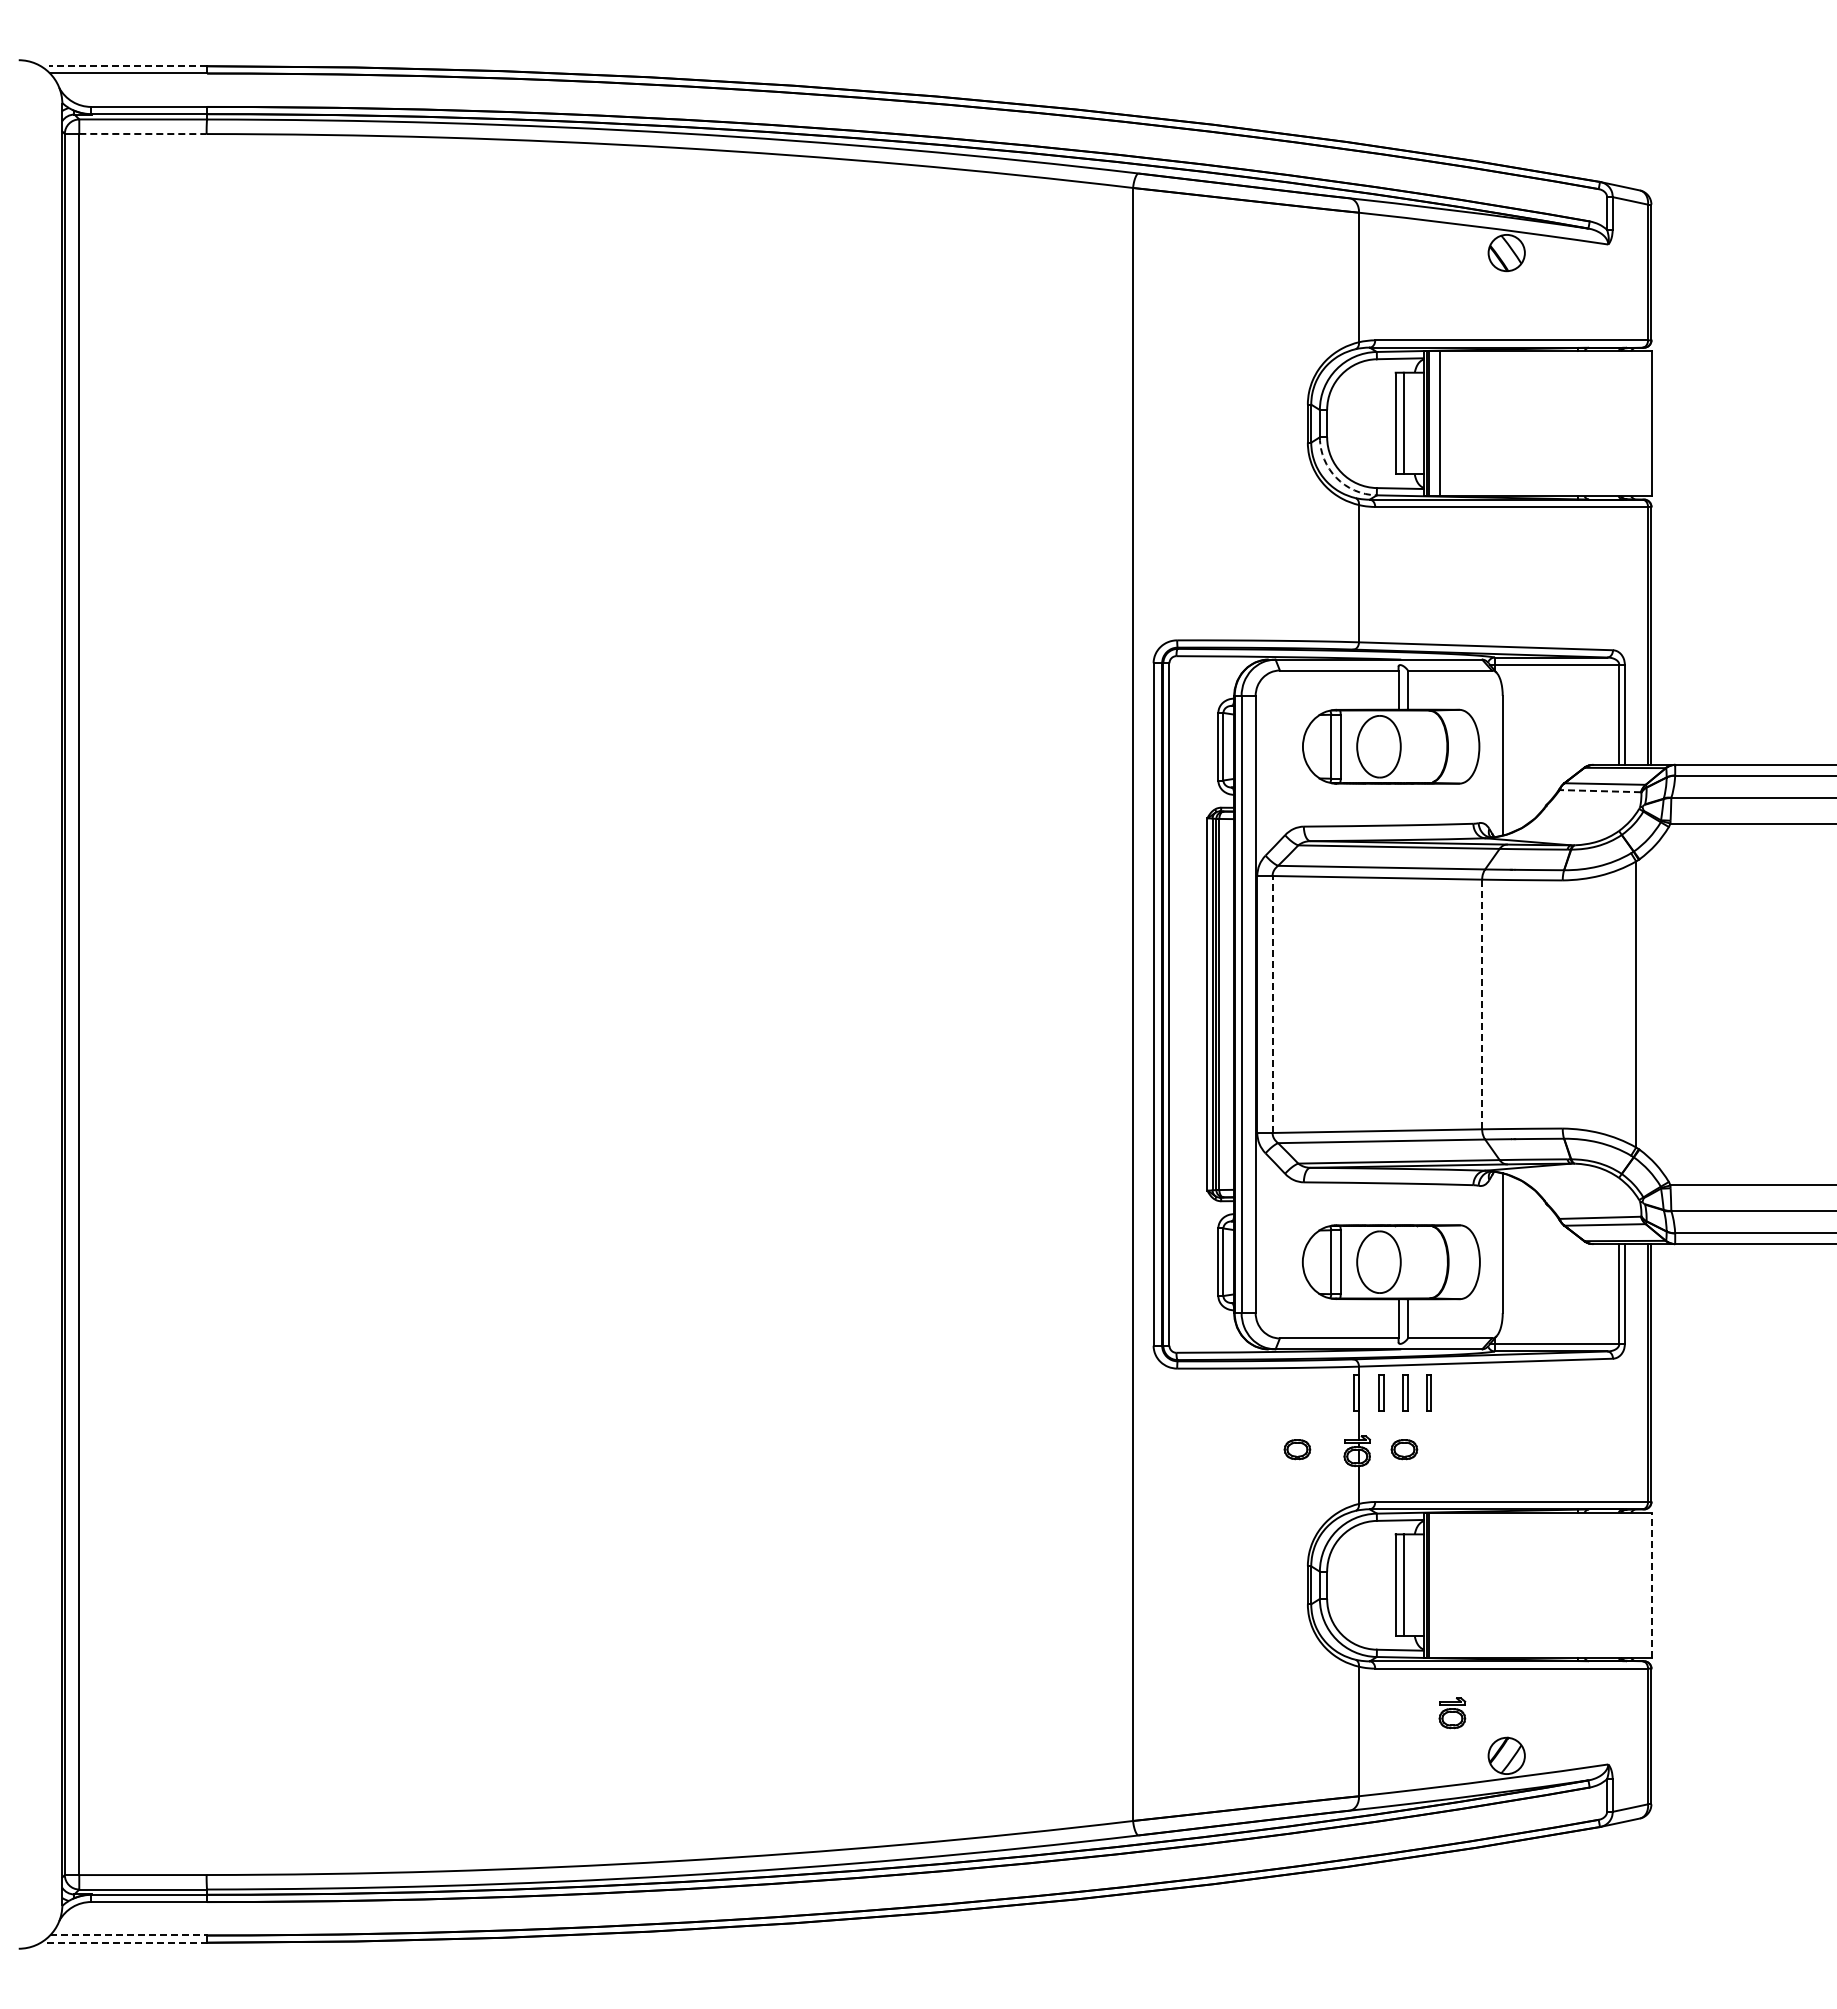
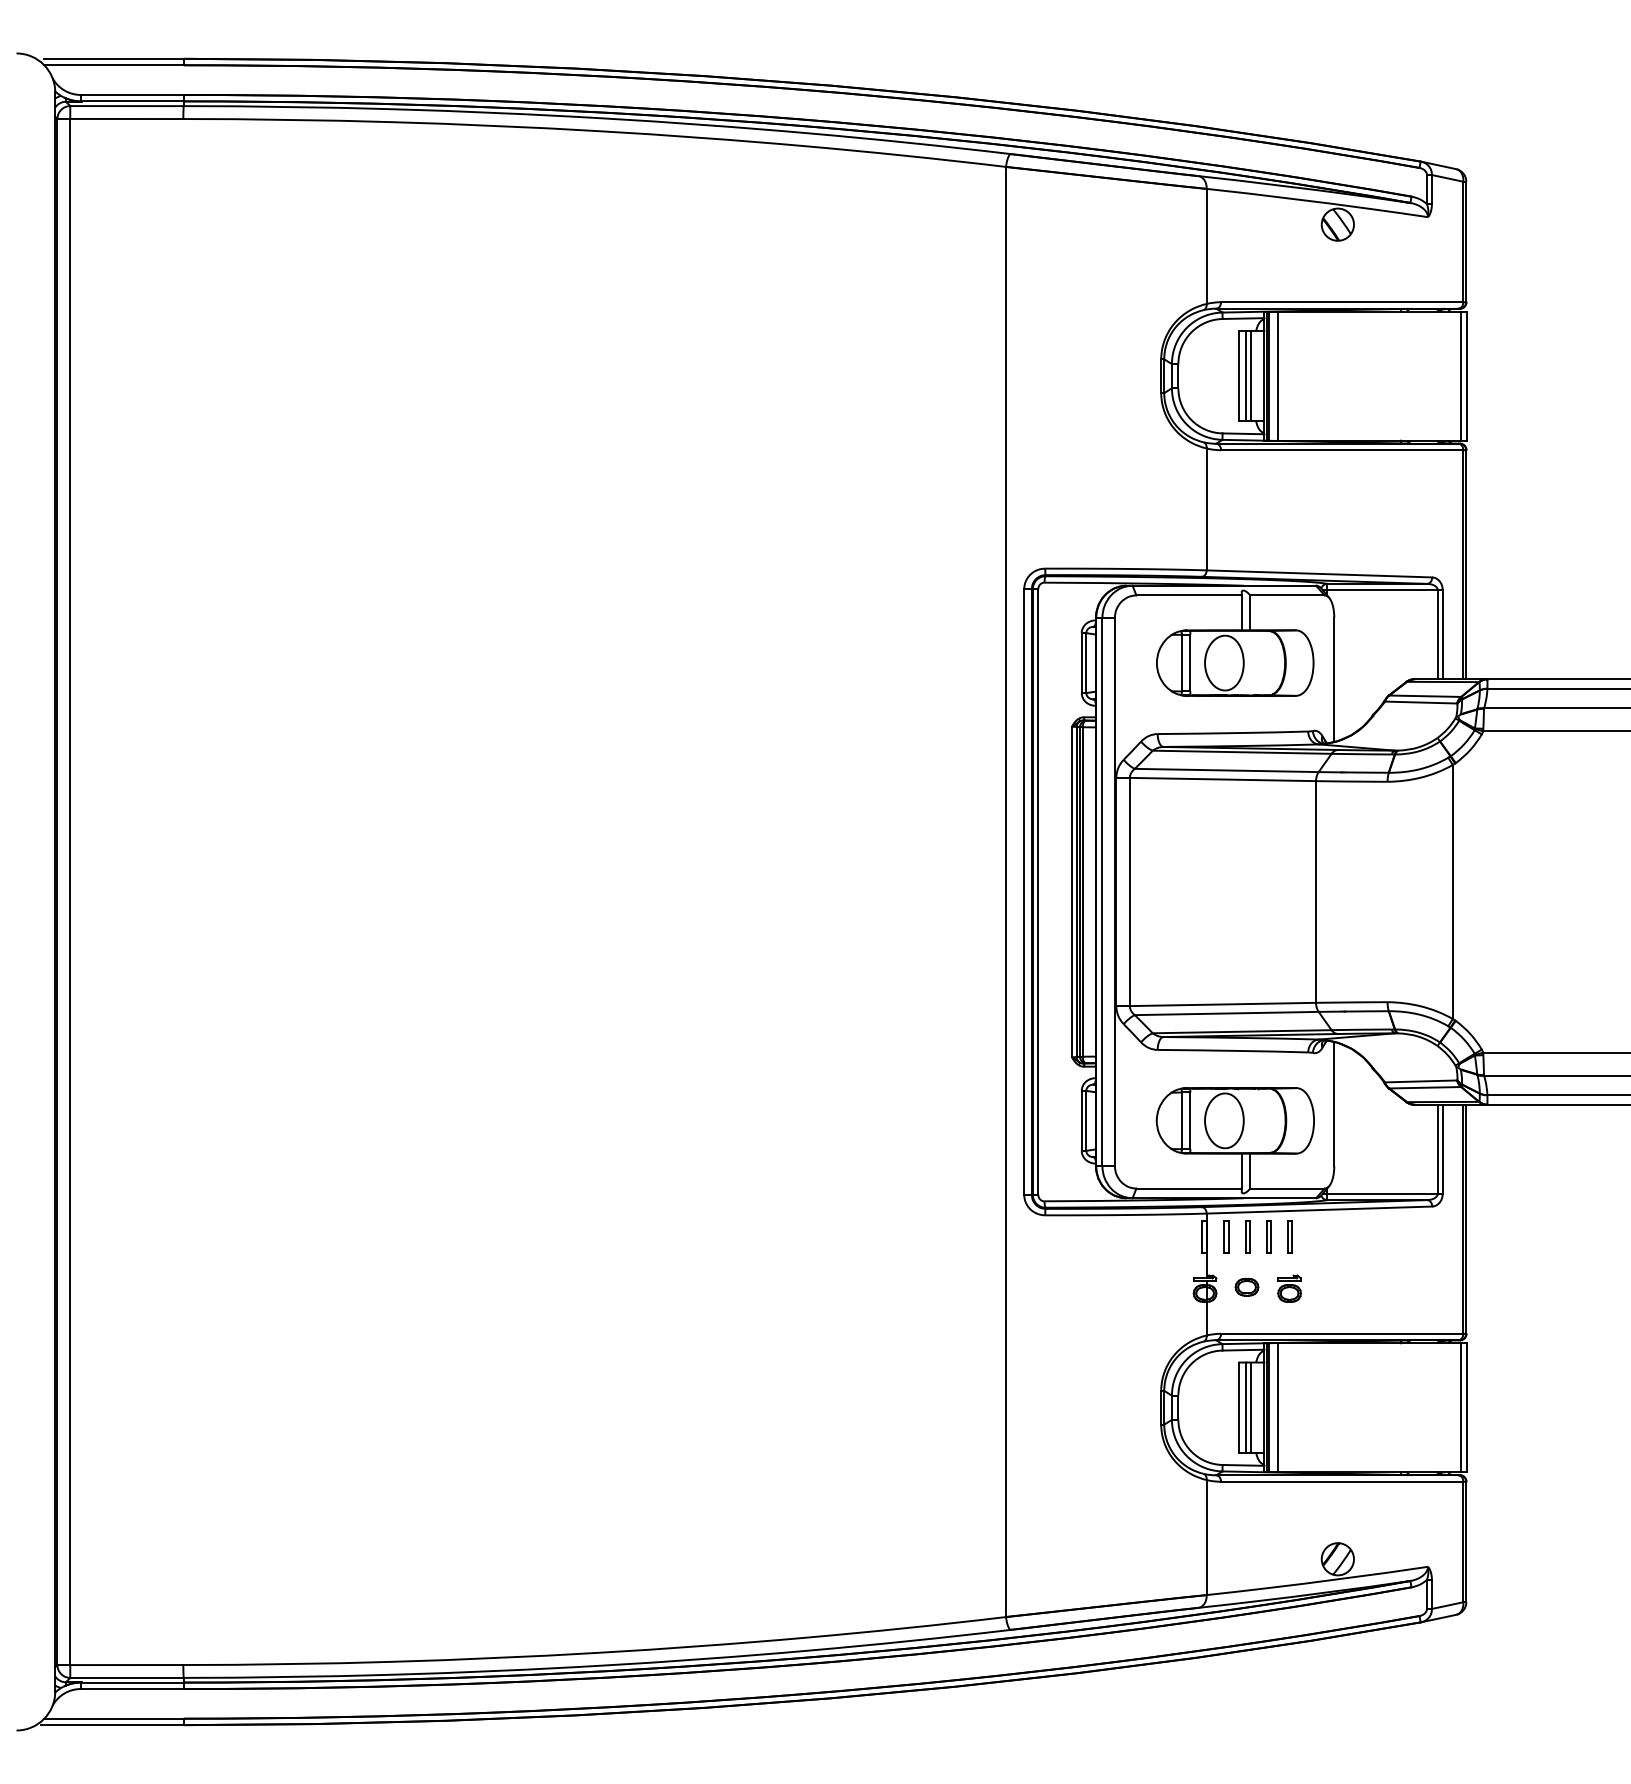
line: (128, 66) -> (113, 59), dashed -> solid
line: (142, 134) -> (126, 119), dashed -> solid
line: (1408, 423) -> (1250, 376), added
line: (1645, 423) -> (1461, 376), added
arc: (1336, 477) -> (1186, 424), dashed -> solid
line: (1600, 791) -> (1421, 702), dashed -> solid
line: (1272, 1004) -> (1129, 892), dashed -> solid
line: (1482, 1004) -> (1316, 892), dashed -> solid
part: (1452, 1392) -> (1289, 1236), added
part: (1297, 1449) -> (1152, 1287), removed
line: (1439, 1584) -> (1278, 1407), added
line: (1645, 1584) -> (1461, 1407), added
line: (1408, 1585) -> (1250, 1407), added
line: (1652, 1585) -> (1467, 1407), dashed -> solid
part: (1452, 1713) -> (1289, 1288), moved
line: (128, 1935) -> (113, 1718), dashed -> solid
line: (127, 1942) -> (113, 1724), dashed -> solid

